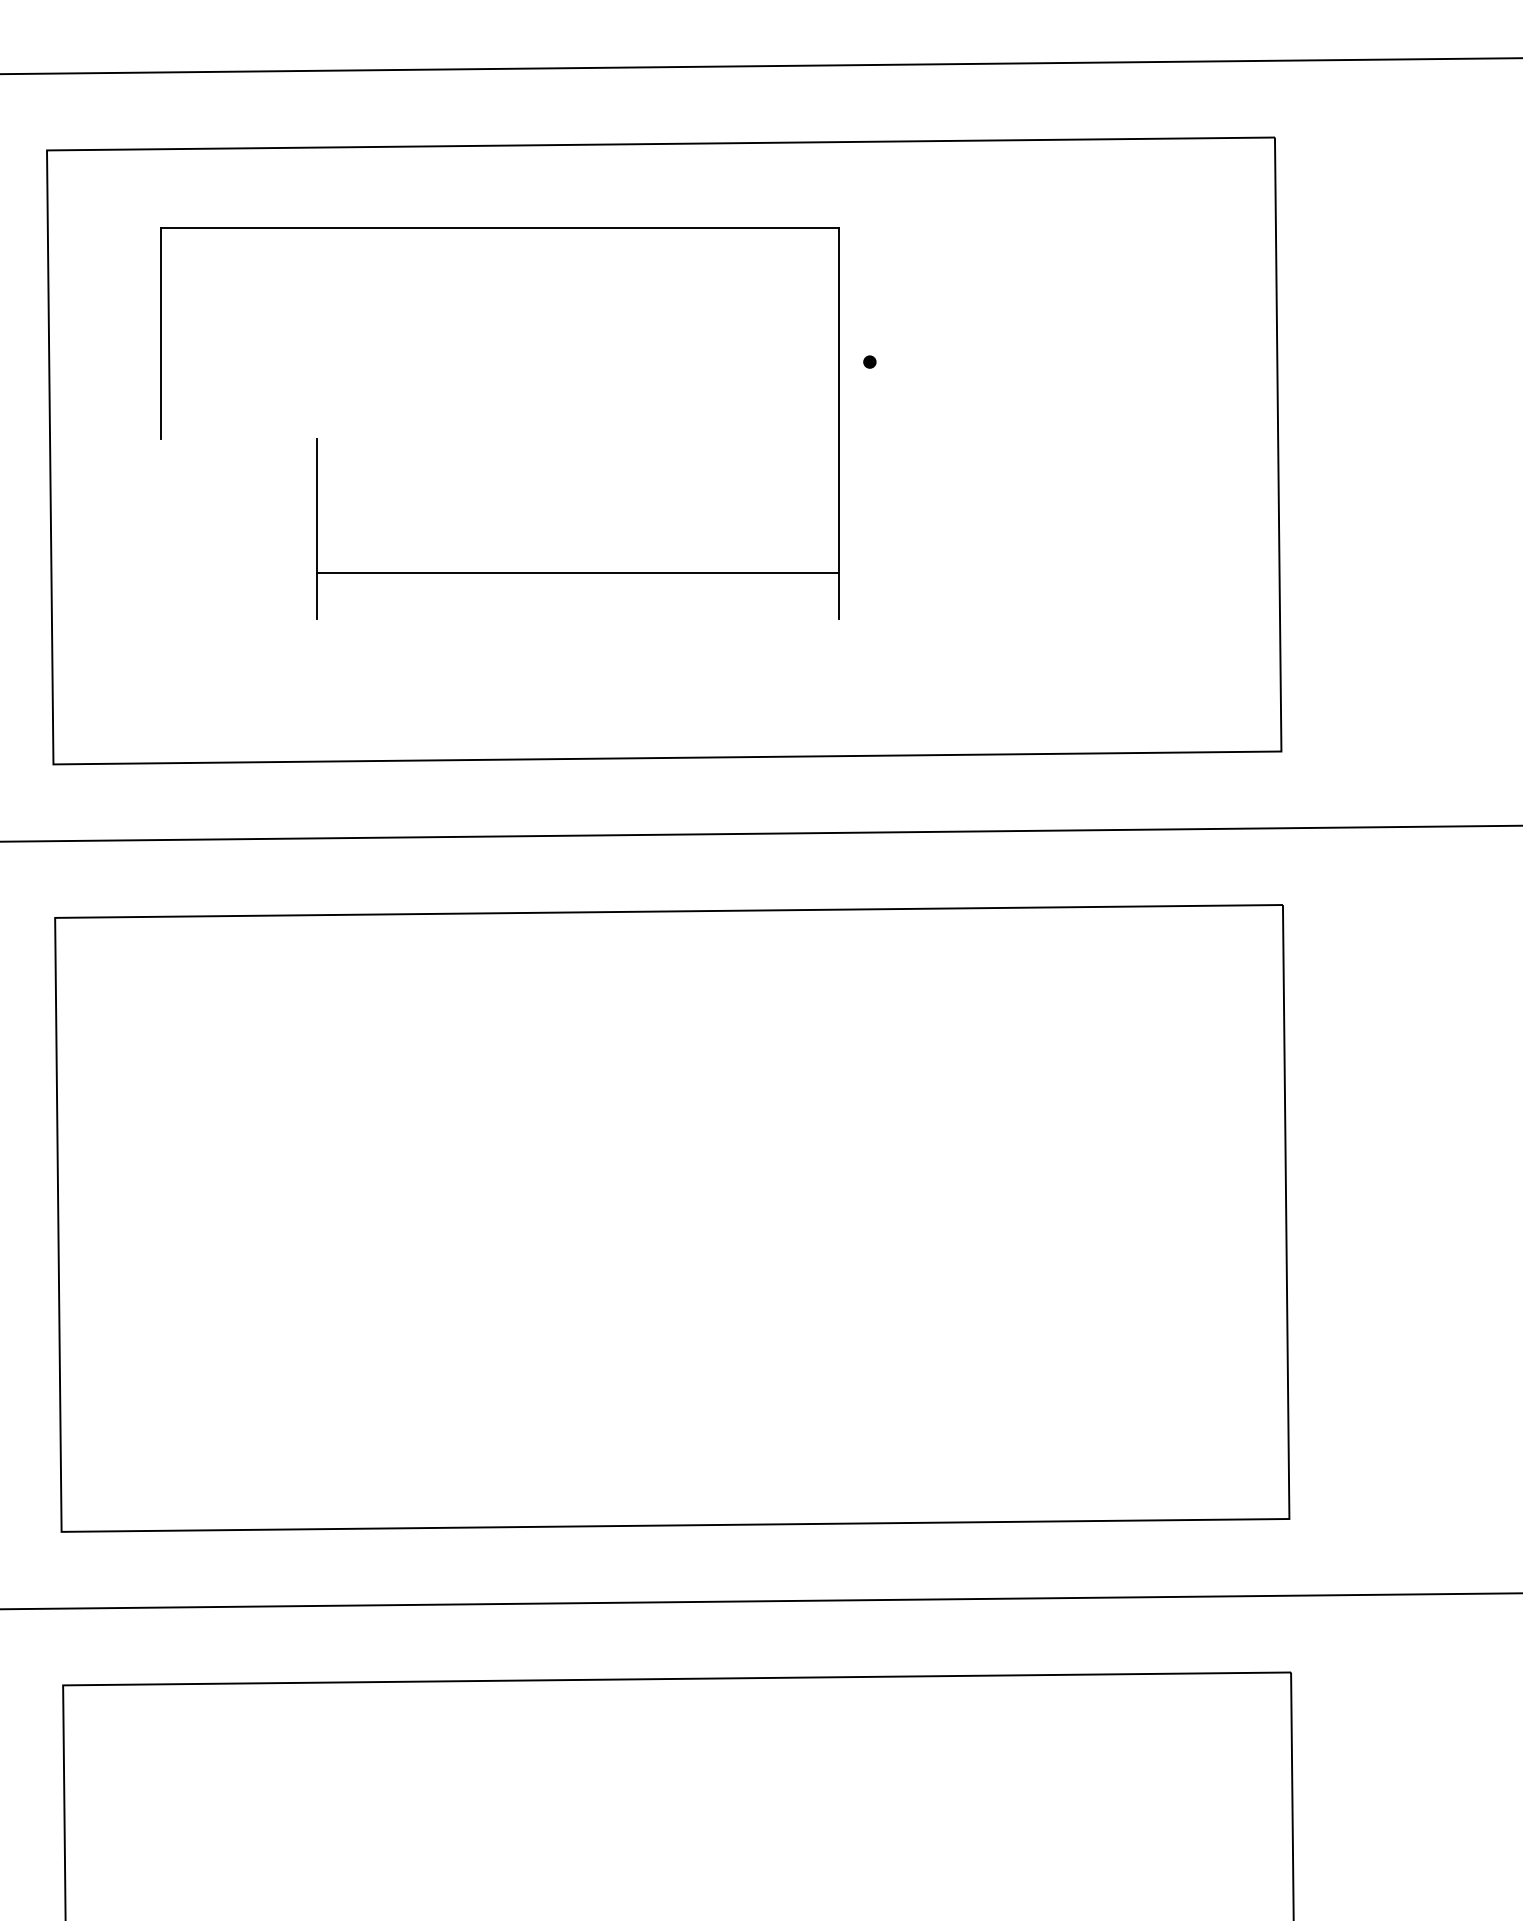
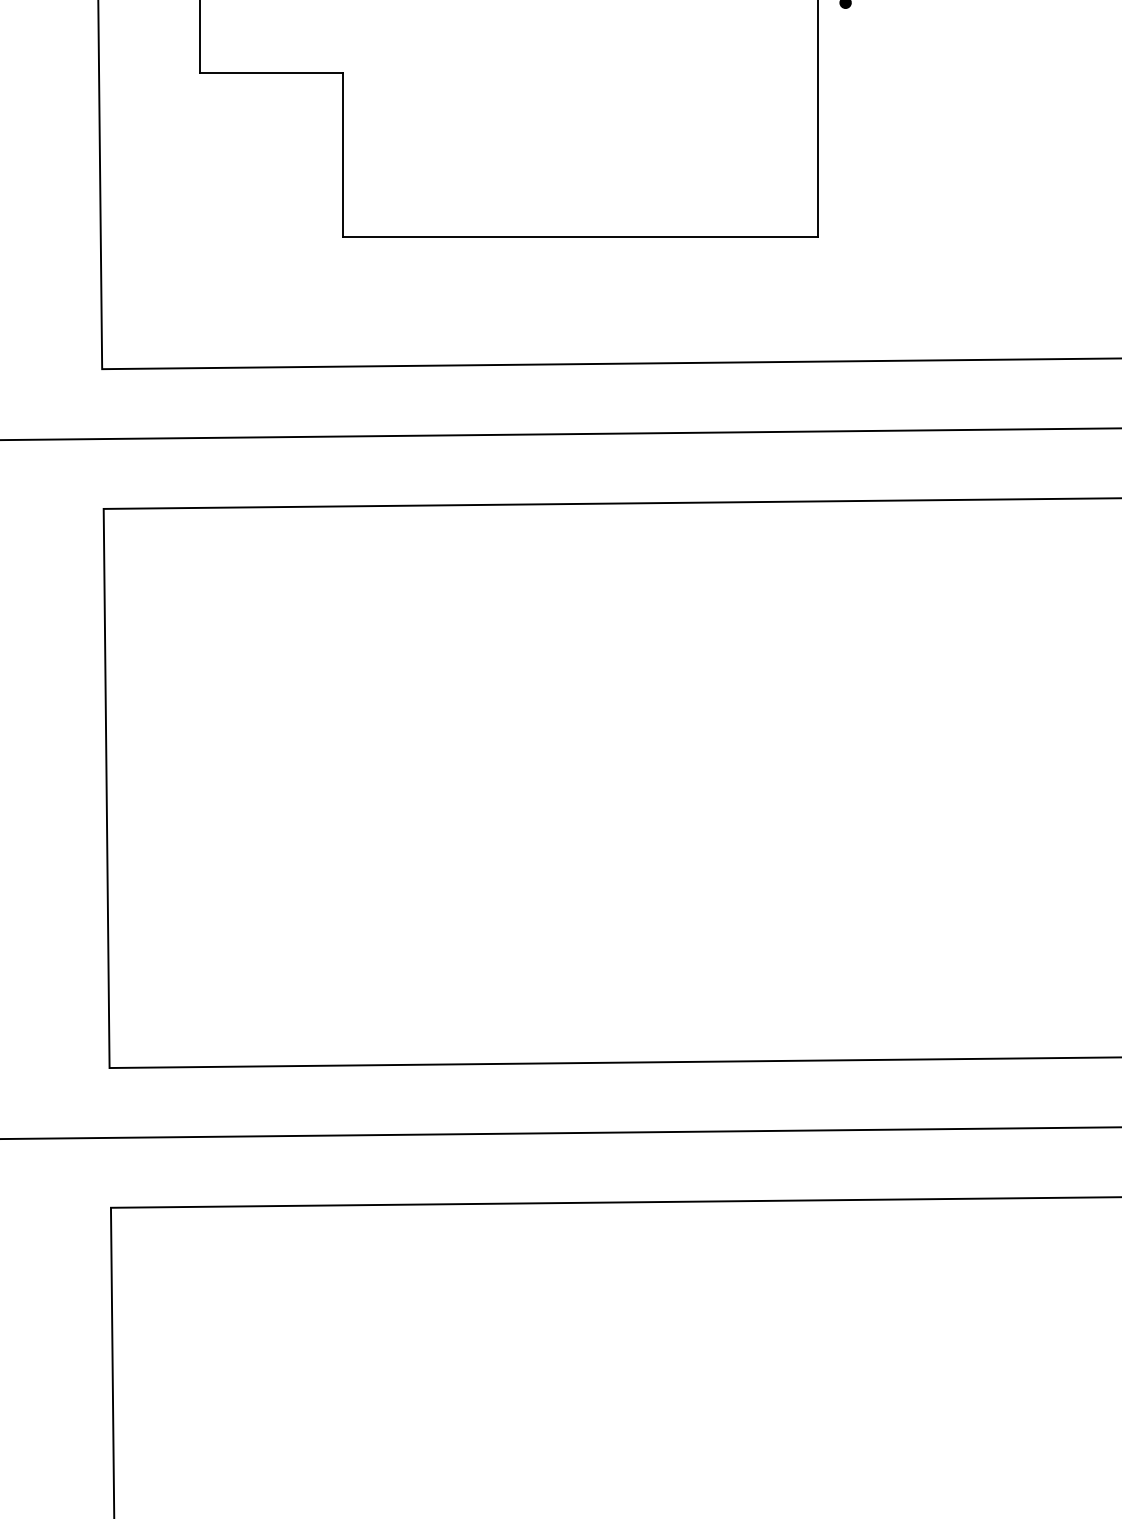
line: (238, 439) -> (270, 73), added
line: (578, 573) -> (580, 237), moved

